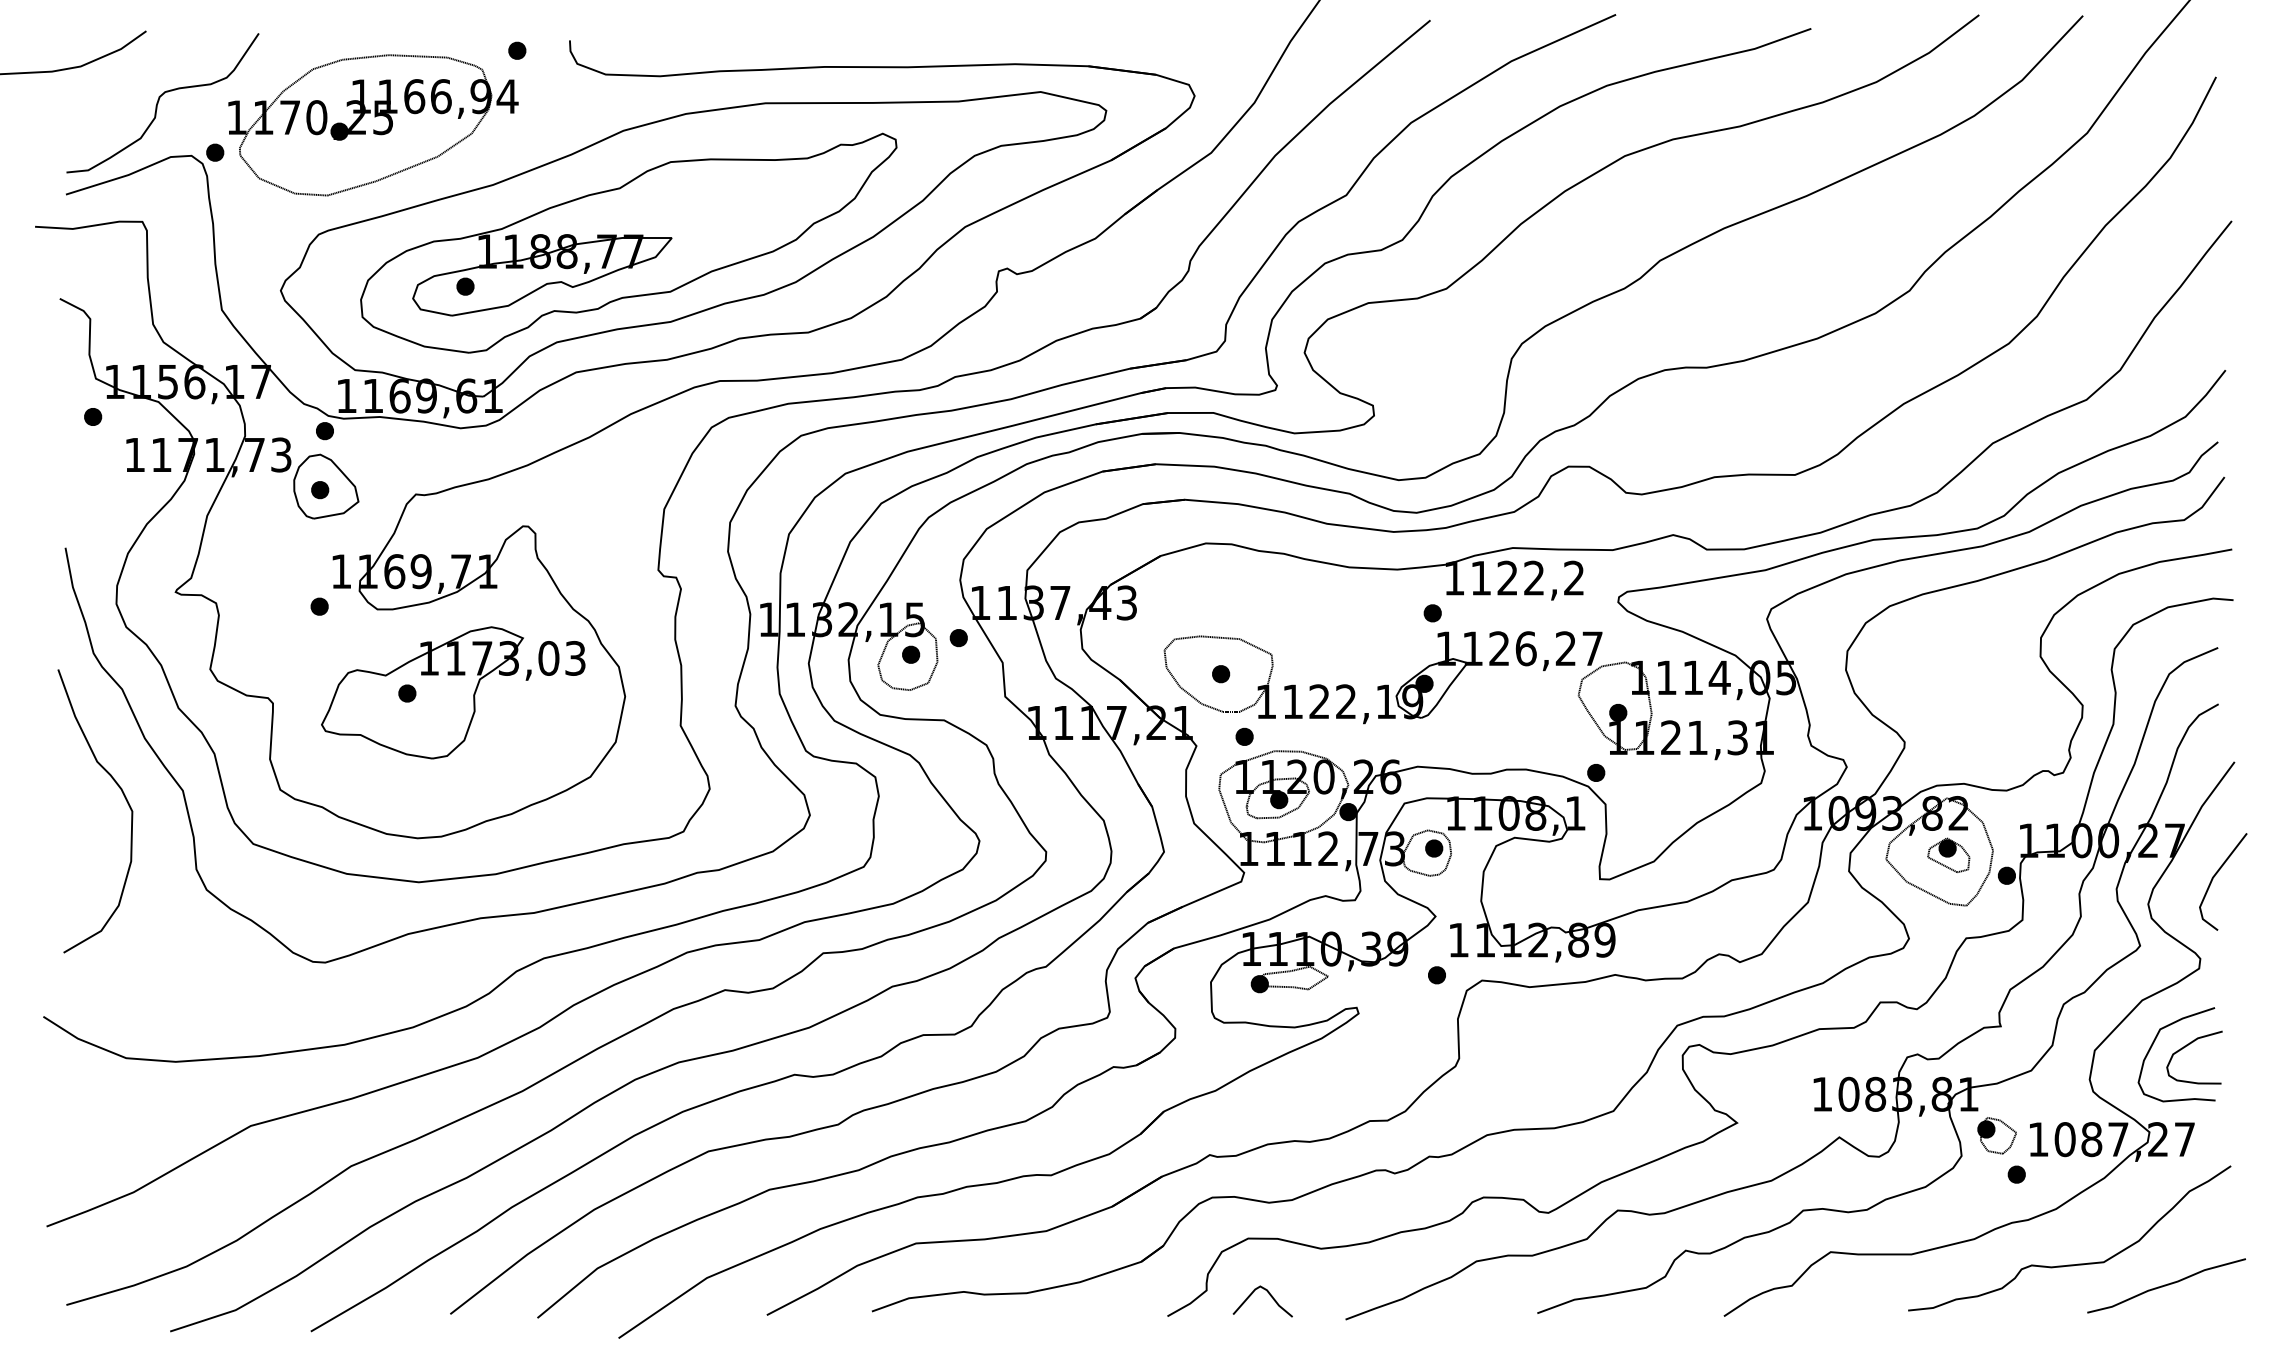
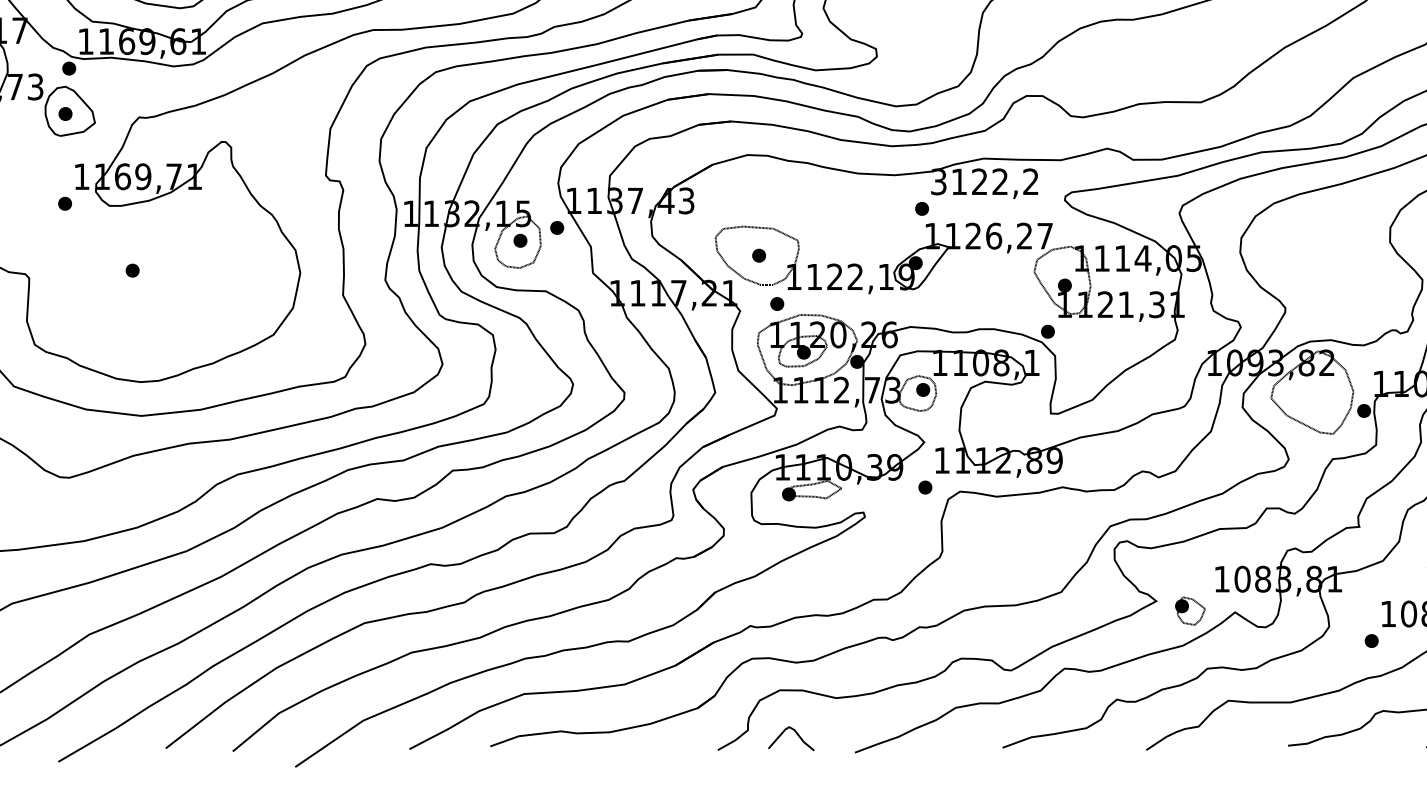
text: (1454, 577) -> (938, 181), 1122,2 -> 3122,2
part: (453, 692) -> (168, 269), removed
part: (1948, 854) -> (1319, 394), removed
part: (1996, 1135) -> (1189, 610), moved

